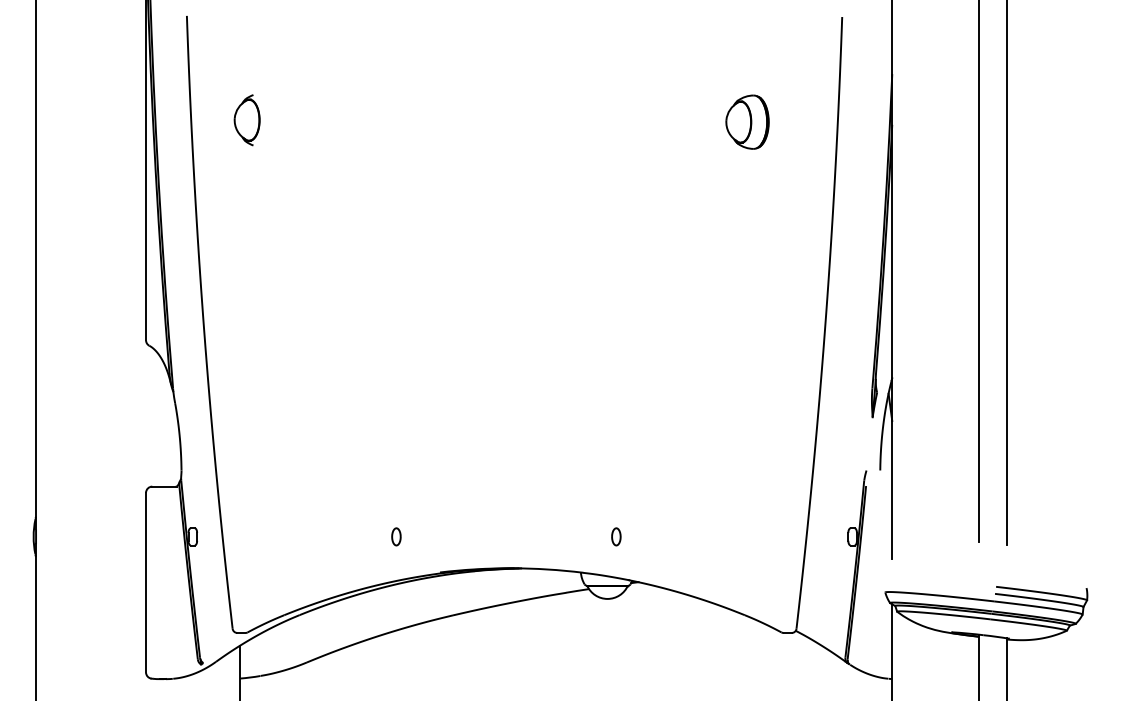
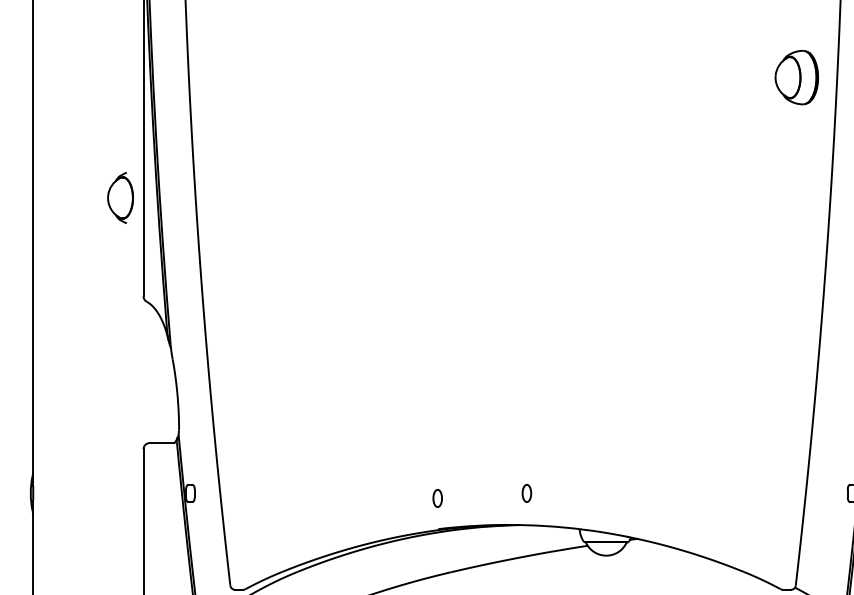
part: (246, 120) -> (119, 198), moved
part: (747, 121) -> (796, 76), moved
part: (396, 536) -> (437, 498), moved
part: (616, 536) -> (527, 493), moved

